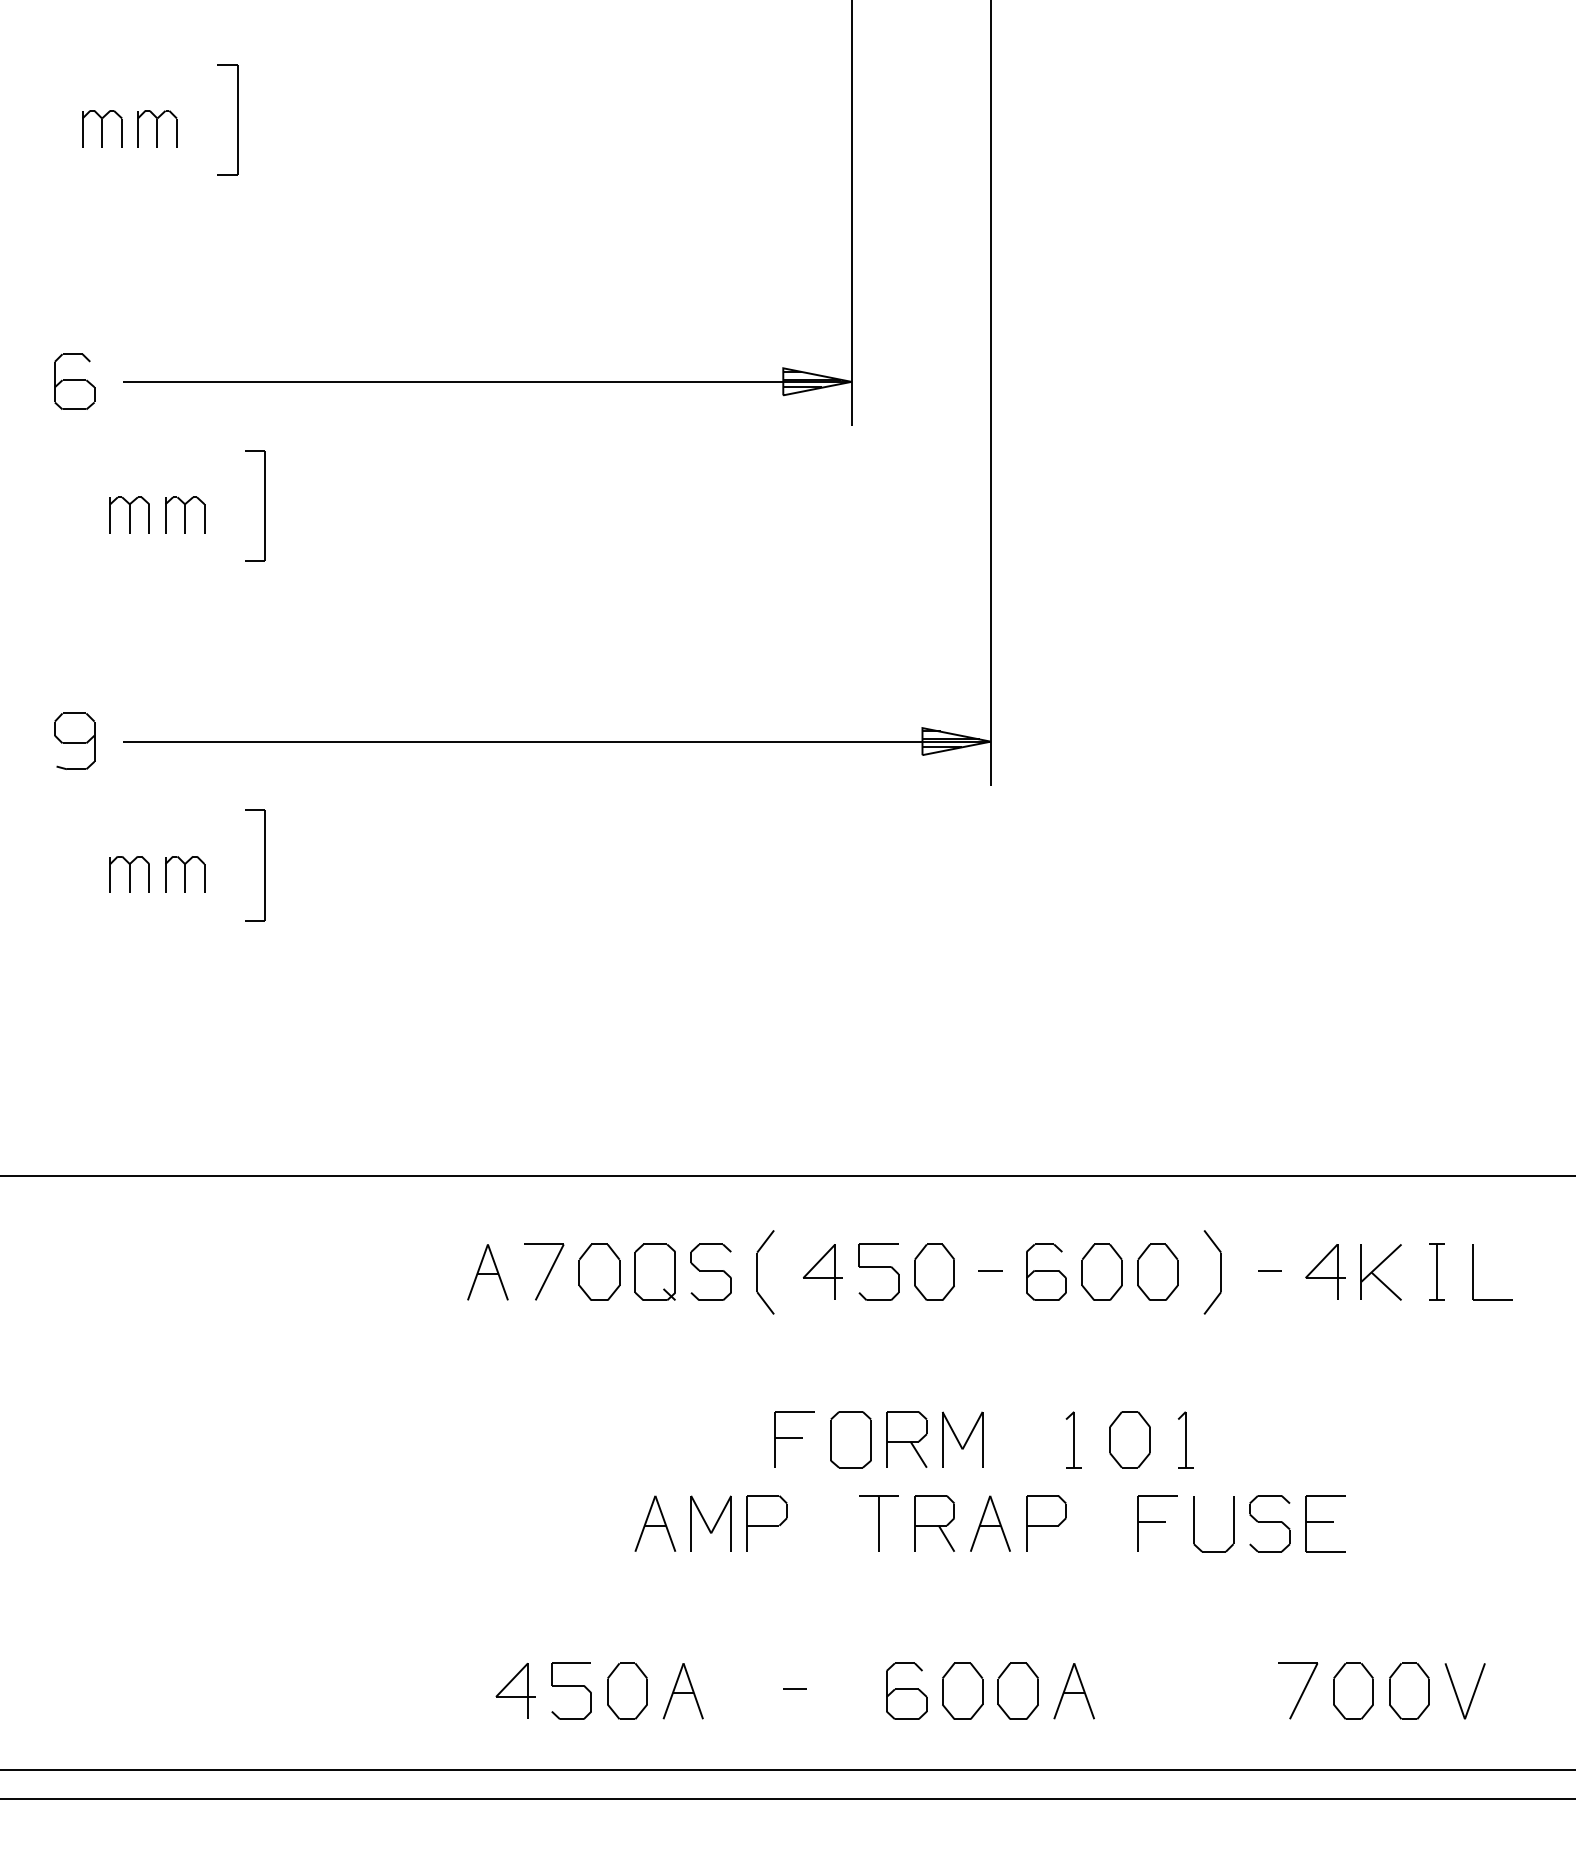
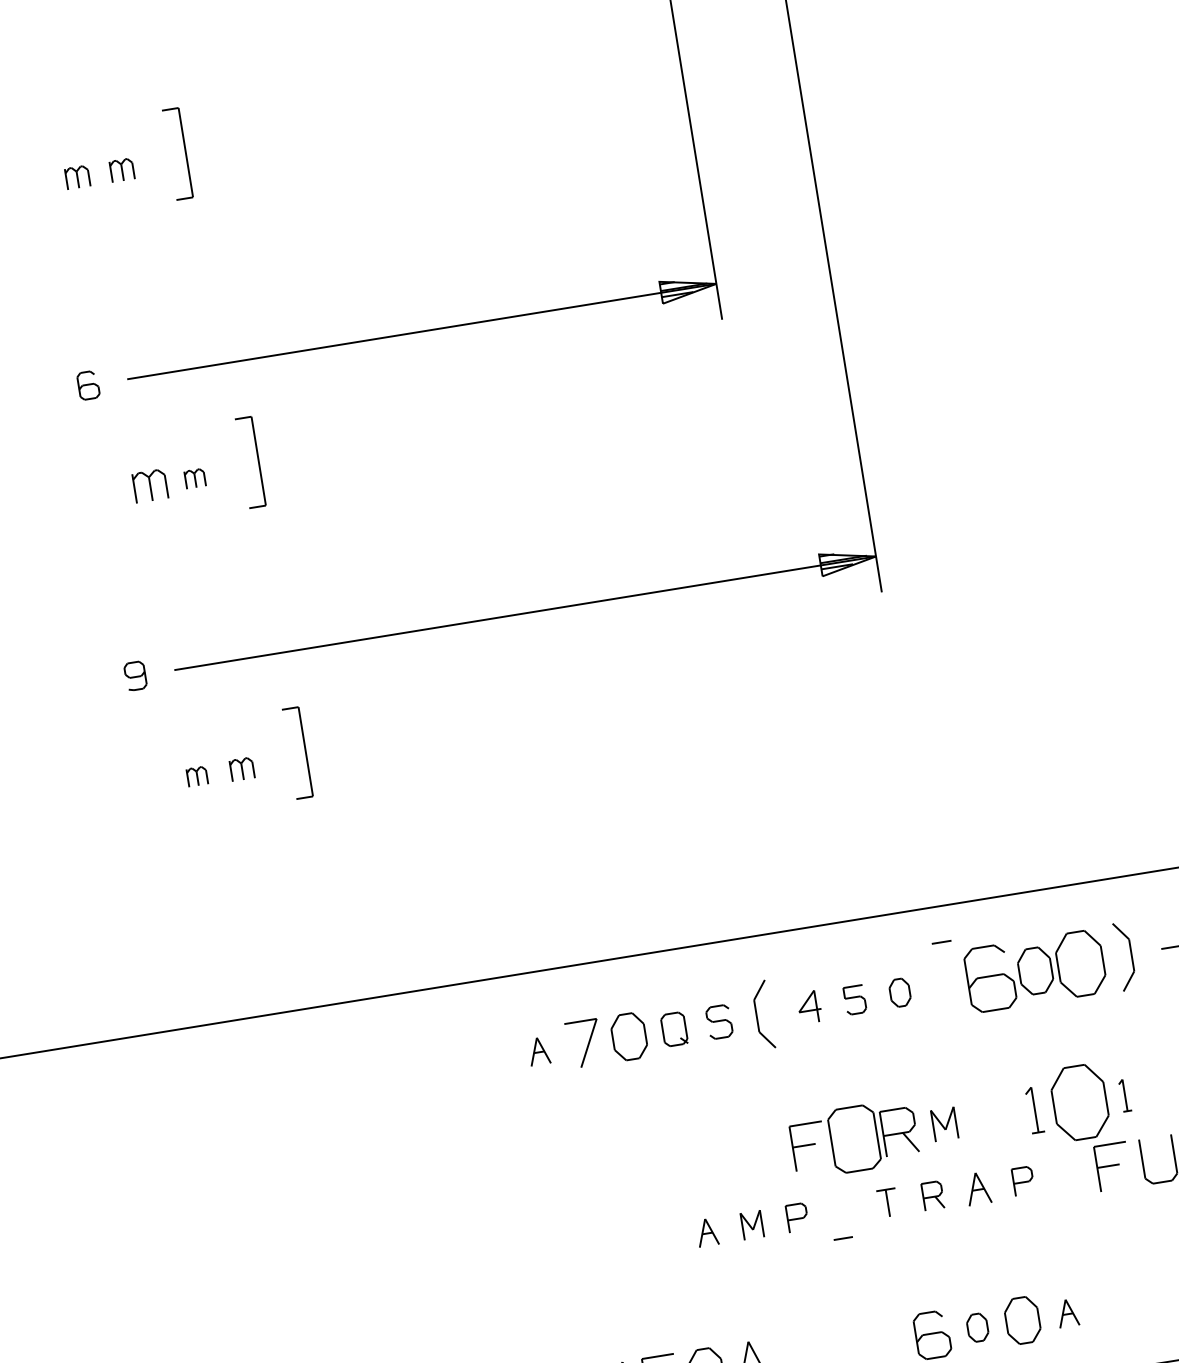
part: (102, 128) -> (77, 177), size x0.7
part: (157, 128) -> (122, 169), size x0.7
part: (74, 381) -> (88, 385), size x0.6
part: (185, 514) -> (195, 478), size x0.6
part: (74, 740) -> (135, 675), size x0.6
part: (129, 874) -> (197, 776), size x0.6
part: (185, 874) -> (242, 769), size x0.7
line: (990, 1270) -> (941, 942), moved
part: (654, 1271) -> (673, 1028), size x0.7
part: (710, 1271) -> (718, 1021), size x0.7
part: (822, 1271) -> (809, 1006), size x0.7
part: (878, 1271) -> (854, 999), size x0.6
part: (934, 1271) -> (899, 992), size x0.6
part: (1046, 1271) -> (990, 977), size x1.4
part: (1157, 1271) -> (1080, 962), size x1.4
part: (487, 1272) -> (538, 1051), size x0.6
part: (850, 1439) -> (854, 1138), size x1.4
part: (962, 1439) -> (944, 1124), size x0.7
part: (1129, 1439) -> (1079, 1102), size x1.6
part: (1185, 1439) -> (1124, 1095), size x0.7
part: (655, 1523) -> (707, 1232), size x0.6
part: (710, 1523) -> (751, 1225), size x0.6
part: (766, 1523) -> (797, 1217), size x0.6
part: (878, 1523) -> (887, 1203), size x0.6
part: (934, 1523) -> (932, 1195), size x0.6
part: (990, 1523) -> (978, 1188), size x0.7
part: (1046, 1523) -> (1023, 1181), size x0.6
line: (794, 1688) -> (842, 1237), moved
part: (962, 1690) -> (977, 1327), size x0.6
part: (1073, 1691) -> (1067, 1313), size x0.6

